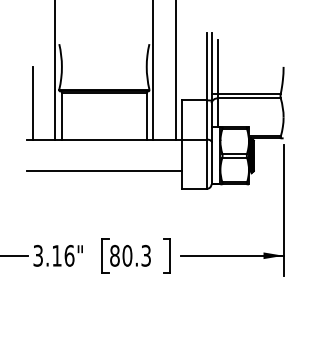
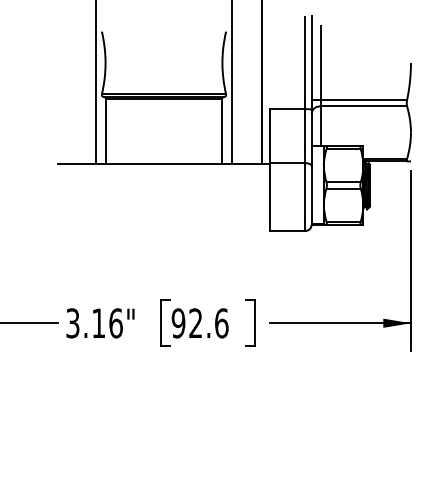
line: (32, 103) -> (65, 113), removed
line: (104, 171) -> (164, 207), removed
text: (130, 255) -> (200, 322), 80.3 -> 92.6

